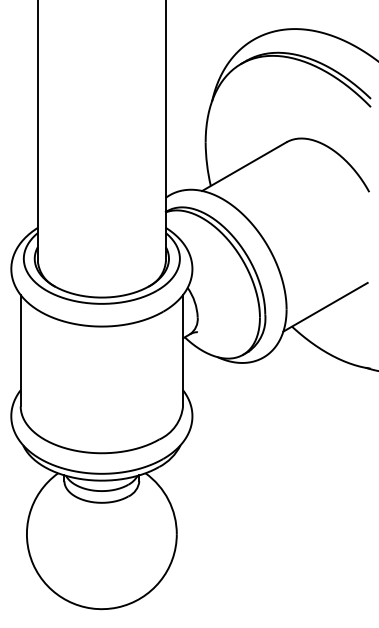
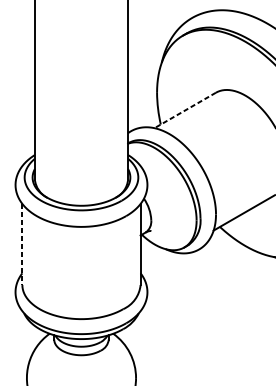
line: (244, 166) -> (185, 110), solid -> dashed
line: (20, 350) -> (22, 244), solid -> dashed

